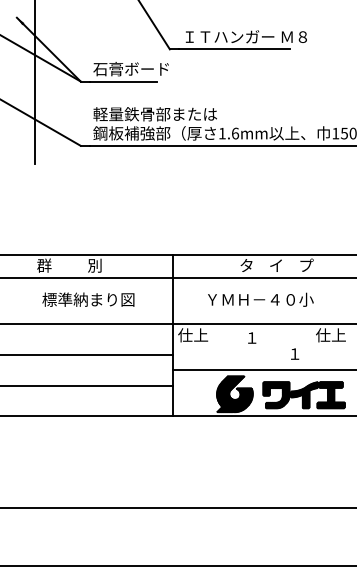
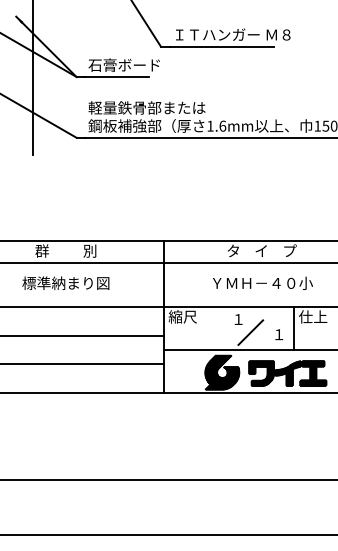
text: (88, 299) -> (65, 283), moved
text: (260, 299) -> (262, 283), moved
text: (192, 335) -> (182, 317), 仕上 -> 縮尺
line: (310, 347) -> (293, 328), added
line: (264, 351) -> (250, 332), added

